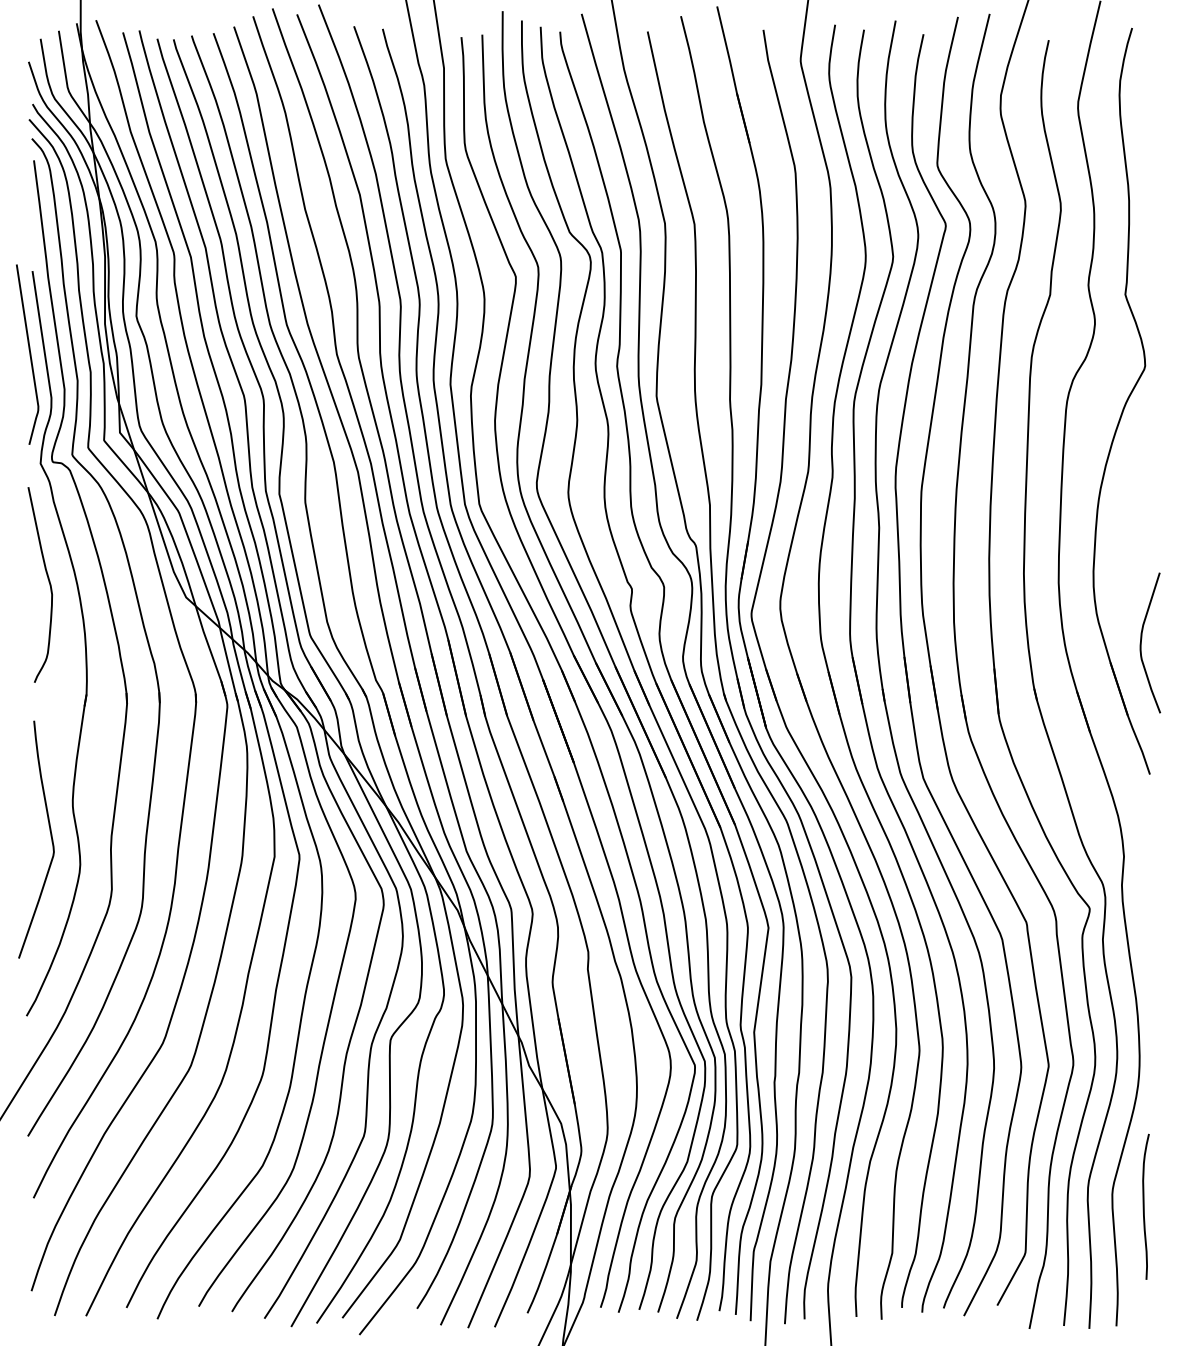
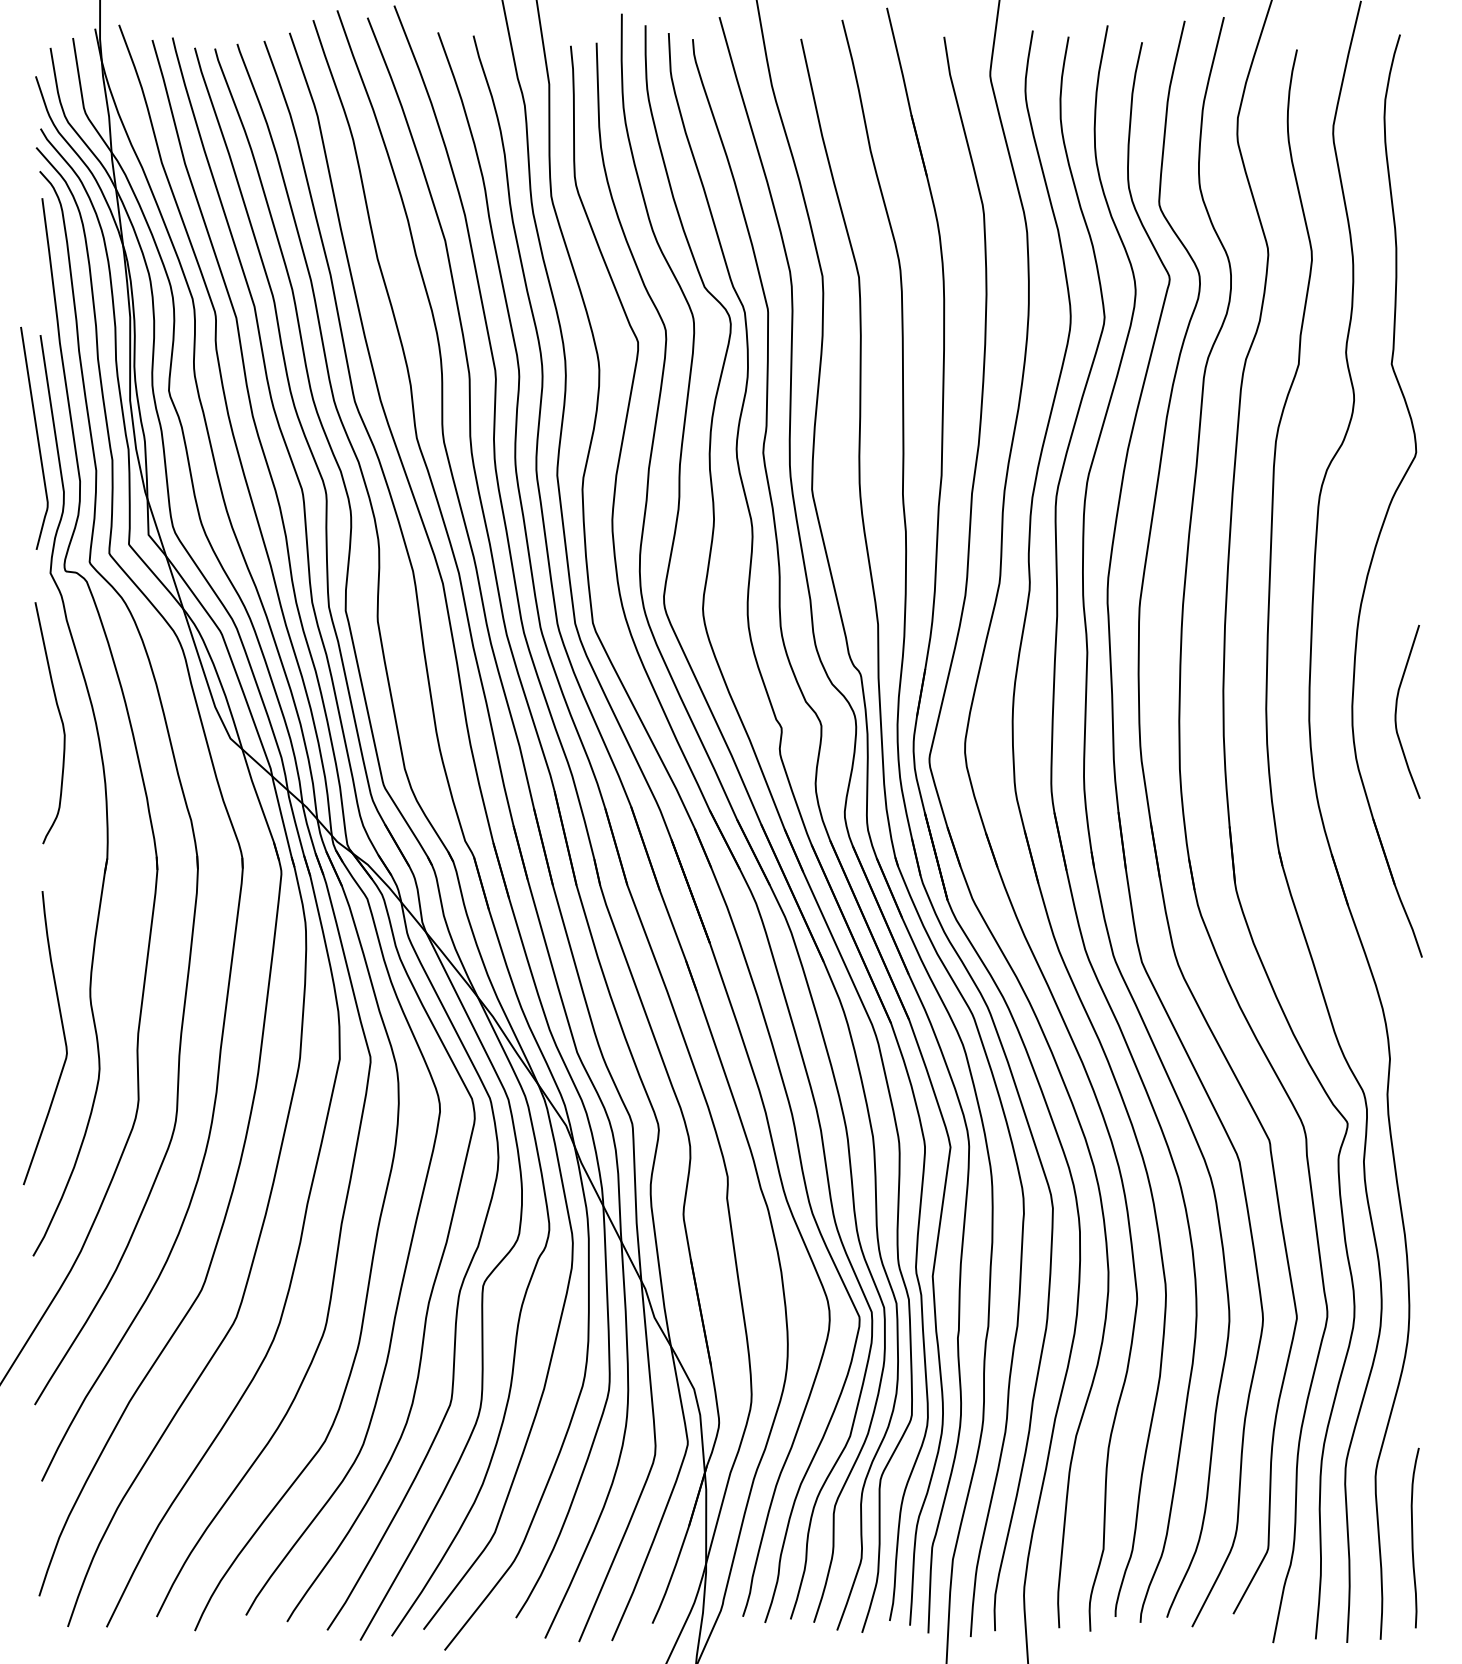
curve: (1142, 639) -> (1397, 707), moved
curve: (1144, 1206) -> (1413, 1537), moved

